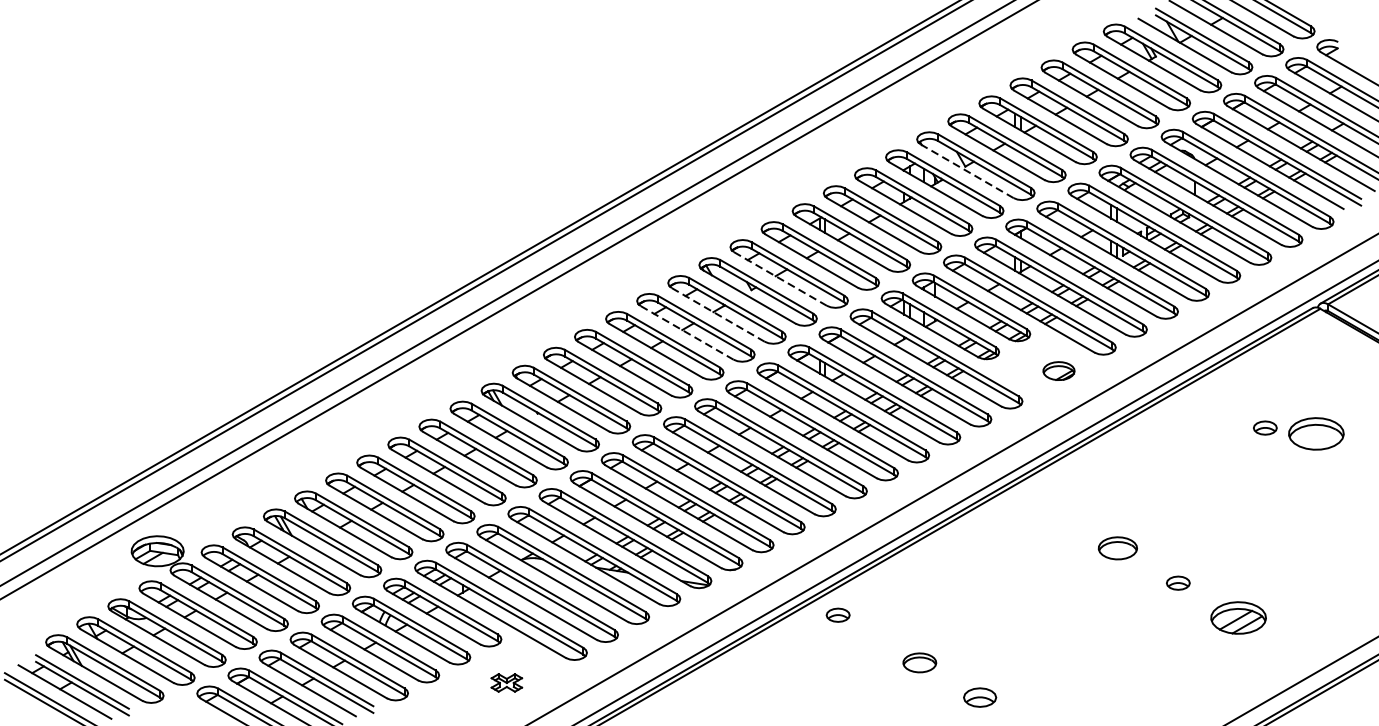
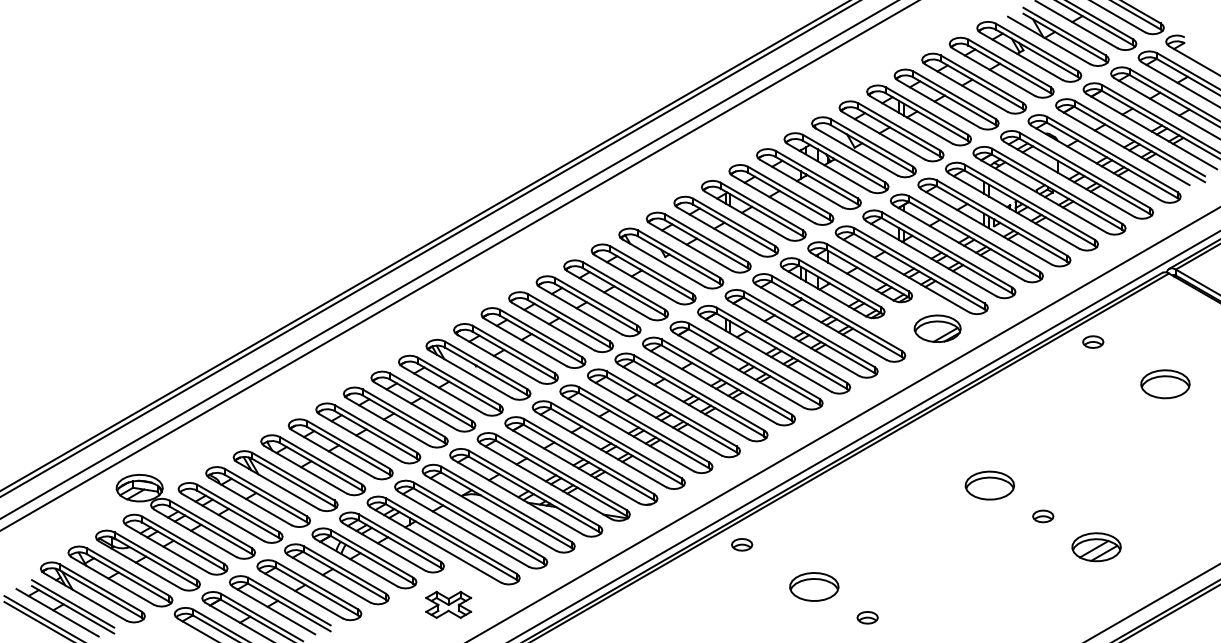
line: (967, 172) -> (856, 152), dashed -> solid
line: (780, 279) -> (691, 247), dashed -> solid
line: (718, 315) -> (636, 279), dashed -> solid
line: (687, 333) -> (608, 295), dashed -> solid
part: (1058, 370) -> (937, 328), size x1.67
part: (1265, 427) -> (1093, 341), moved
part: (1117, 548) -> (989, 485), size x1.43
part: (919, 662) -> (814, 586), size x1.67
part: (506, 682) -> (448, 604), size x1.67
part: (979, 697) -> (867, 617), size x0.71

